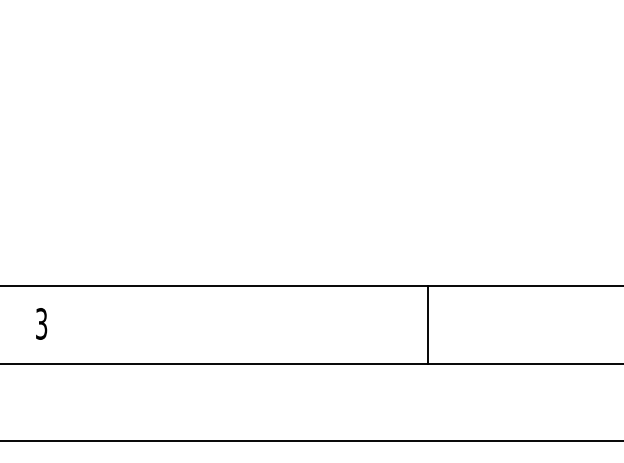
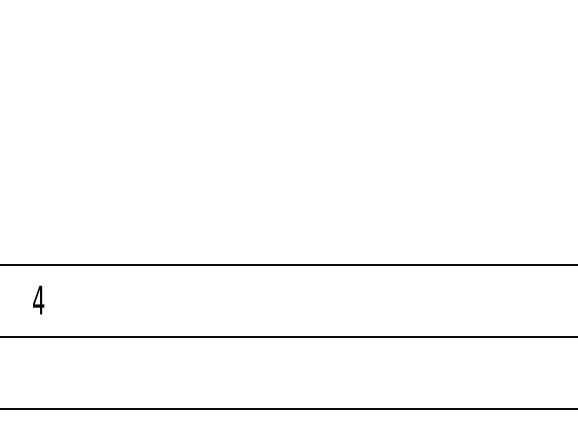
text: (41, 323) -> (38, 299), 3 -> 4
line: (428, 324) -> (396, 300), removed

